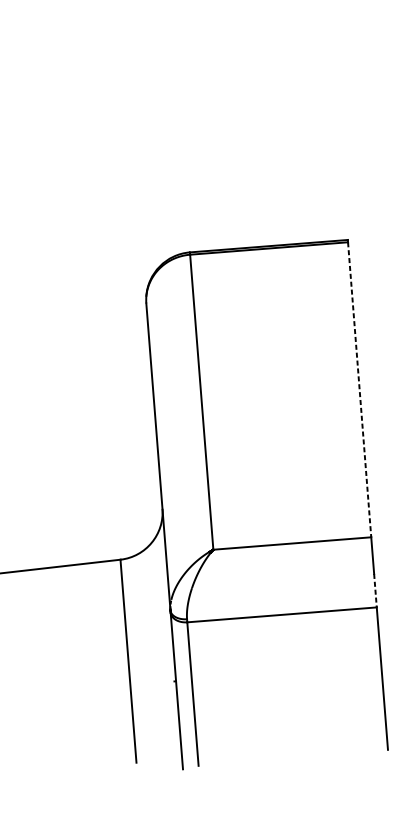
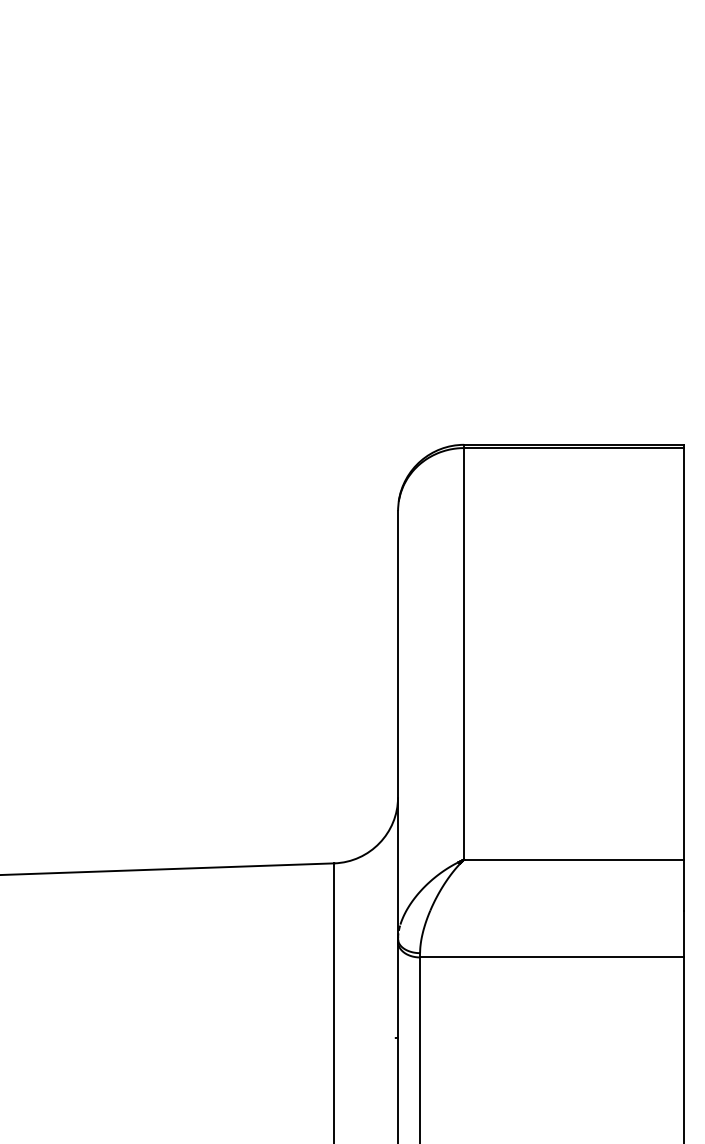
line: (359, 389) -> (684, 653), dashed -> solid
line: (375, 590) -> (684, 934), dashed -> solid

